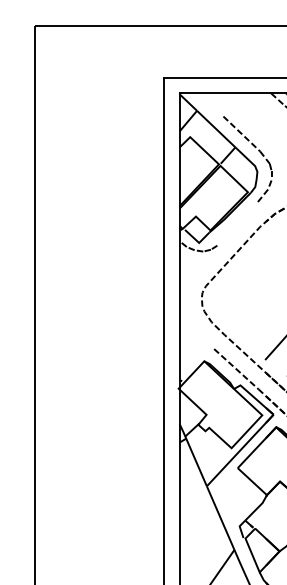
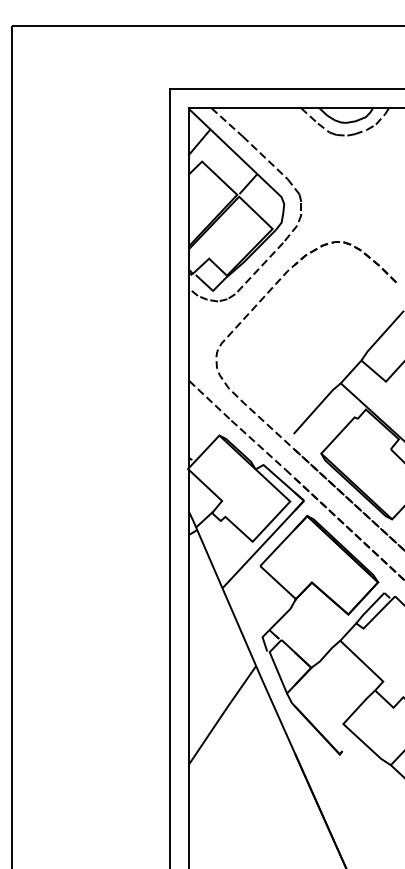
line: (210, 105) -> (226, 122), added
line: (237, 224) -> (259, 268), added
line: (197, 332) -> (210, 400), added

